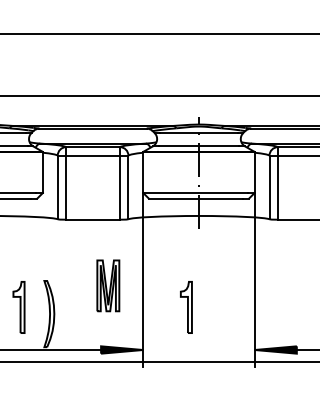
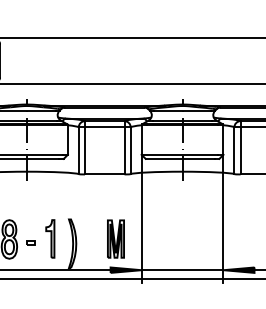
part: (107, 285) -> (115, 238), moved
part: (186, 306) -> (173, 238), removed
line: (198, 350) -> (182, 270), added

